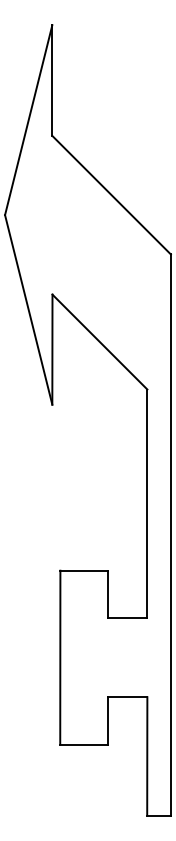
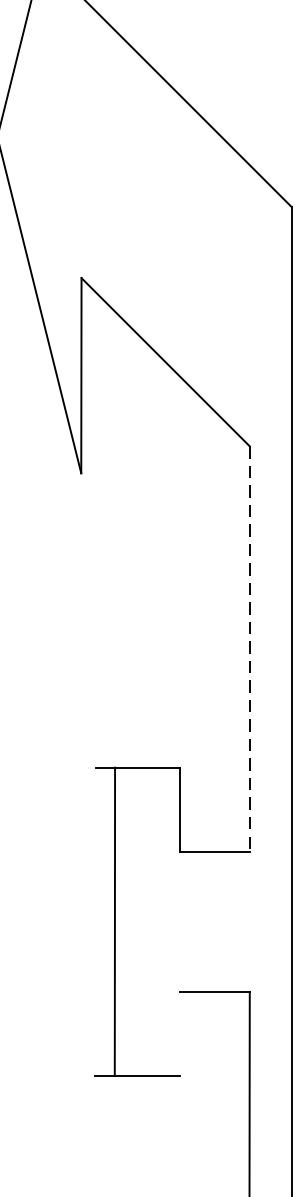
line: (147, 504) -> (250, 650), solid -> dashed
line: (60, 657) -> (115, 921), moved
line: (107, 720) -> (179, 1033), removed

